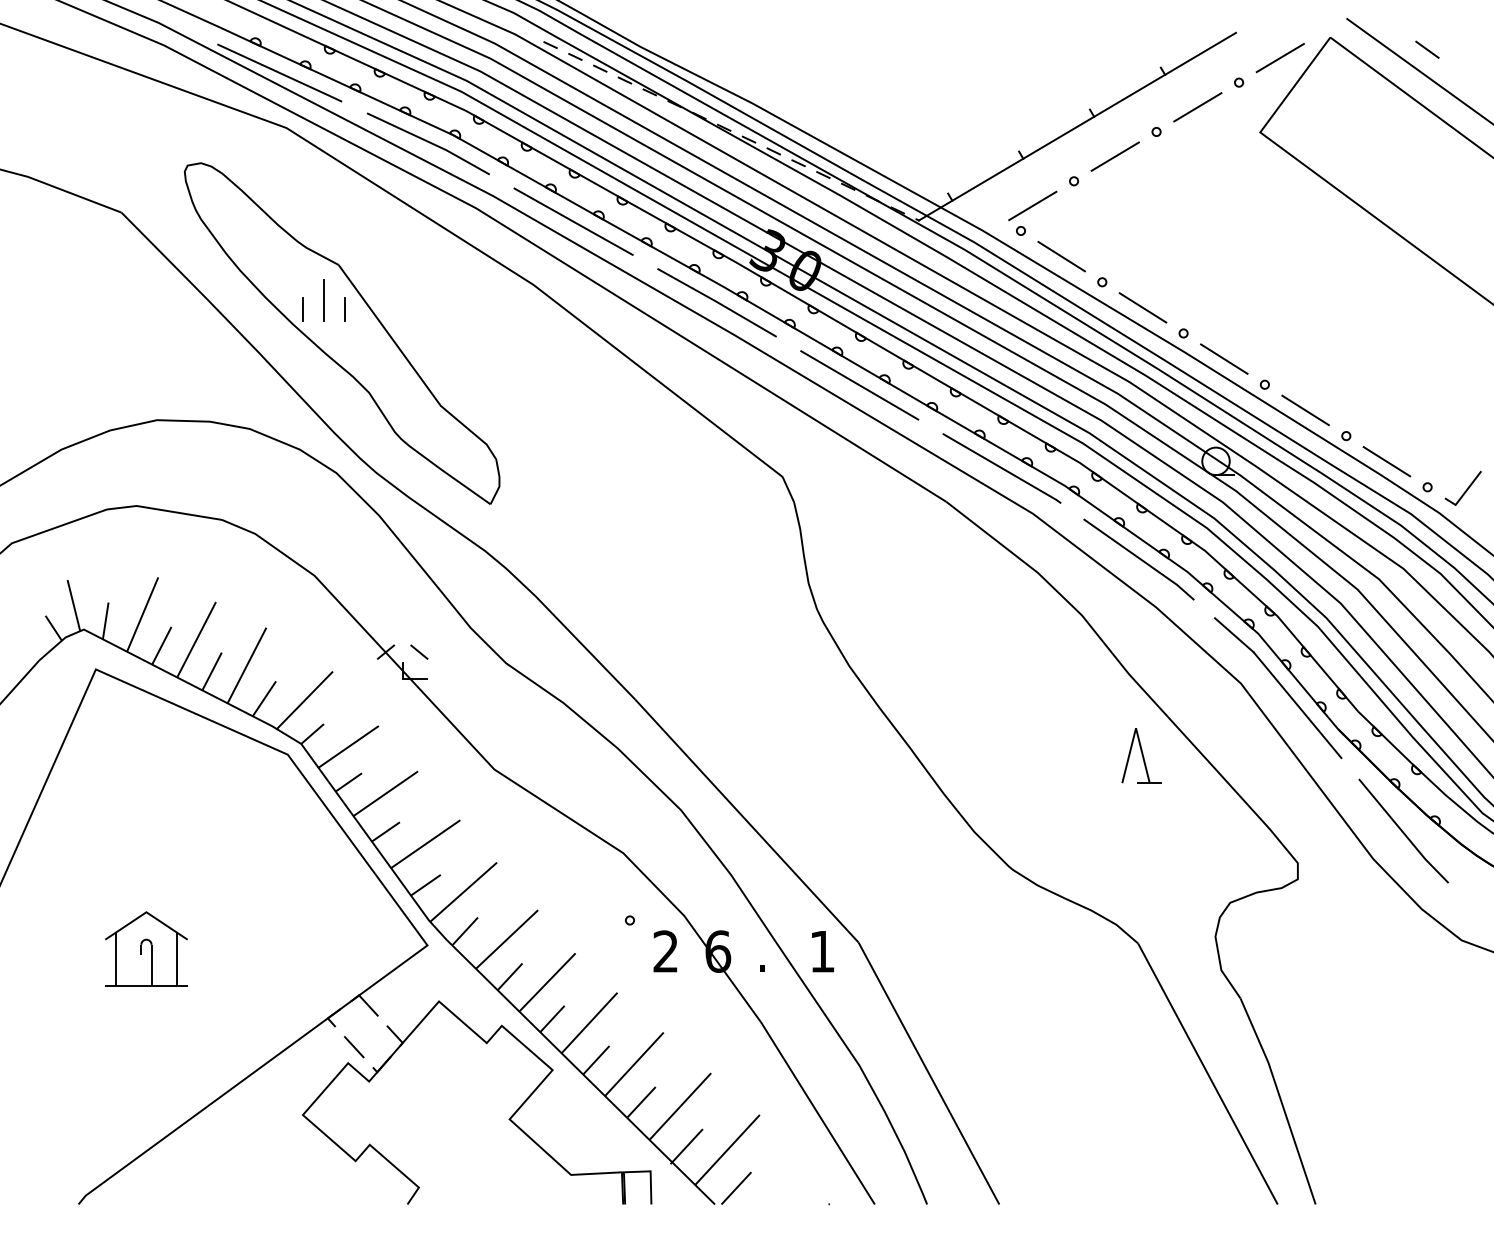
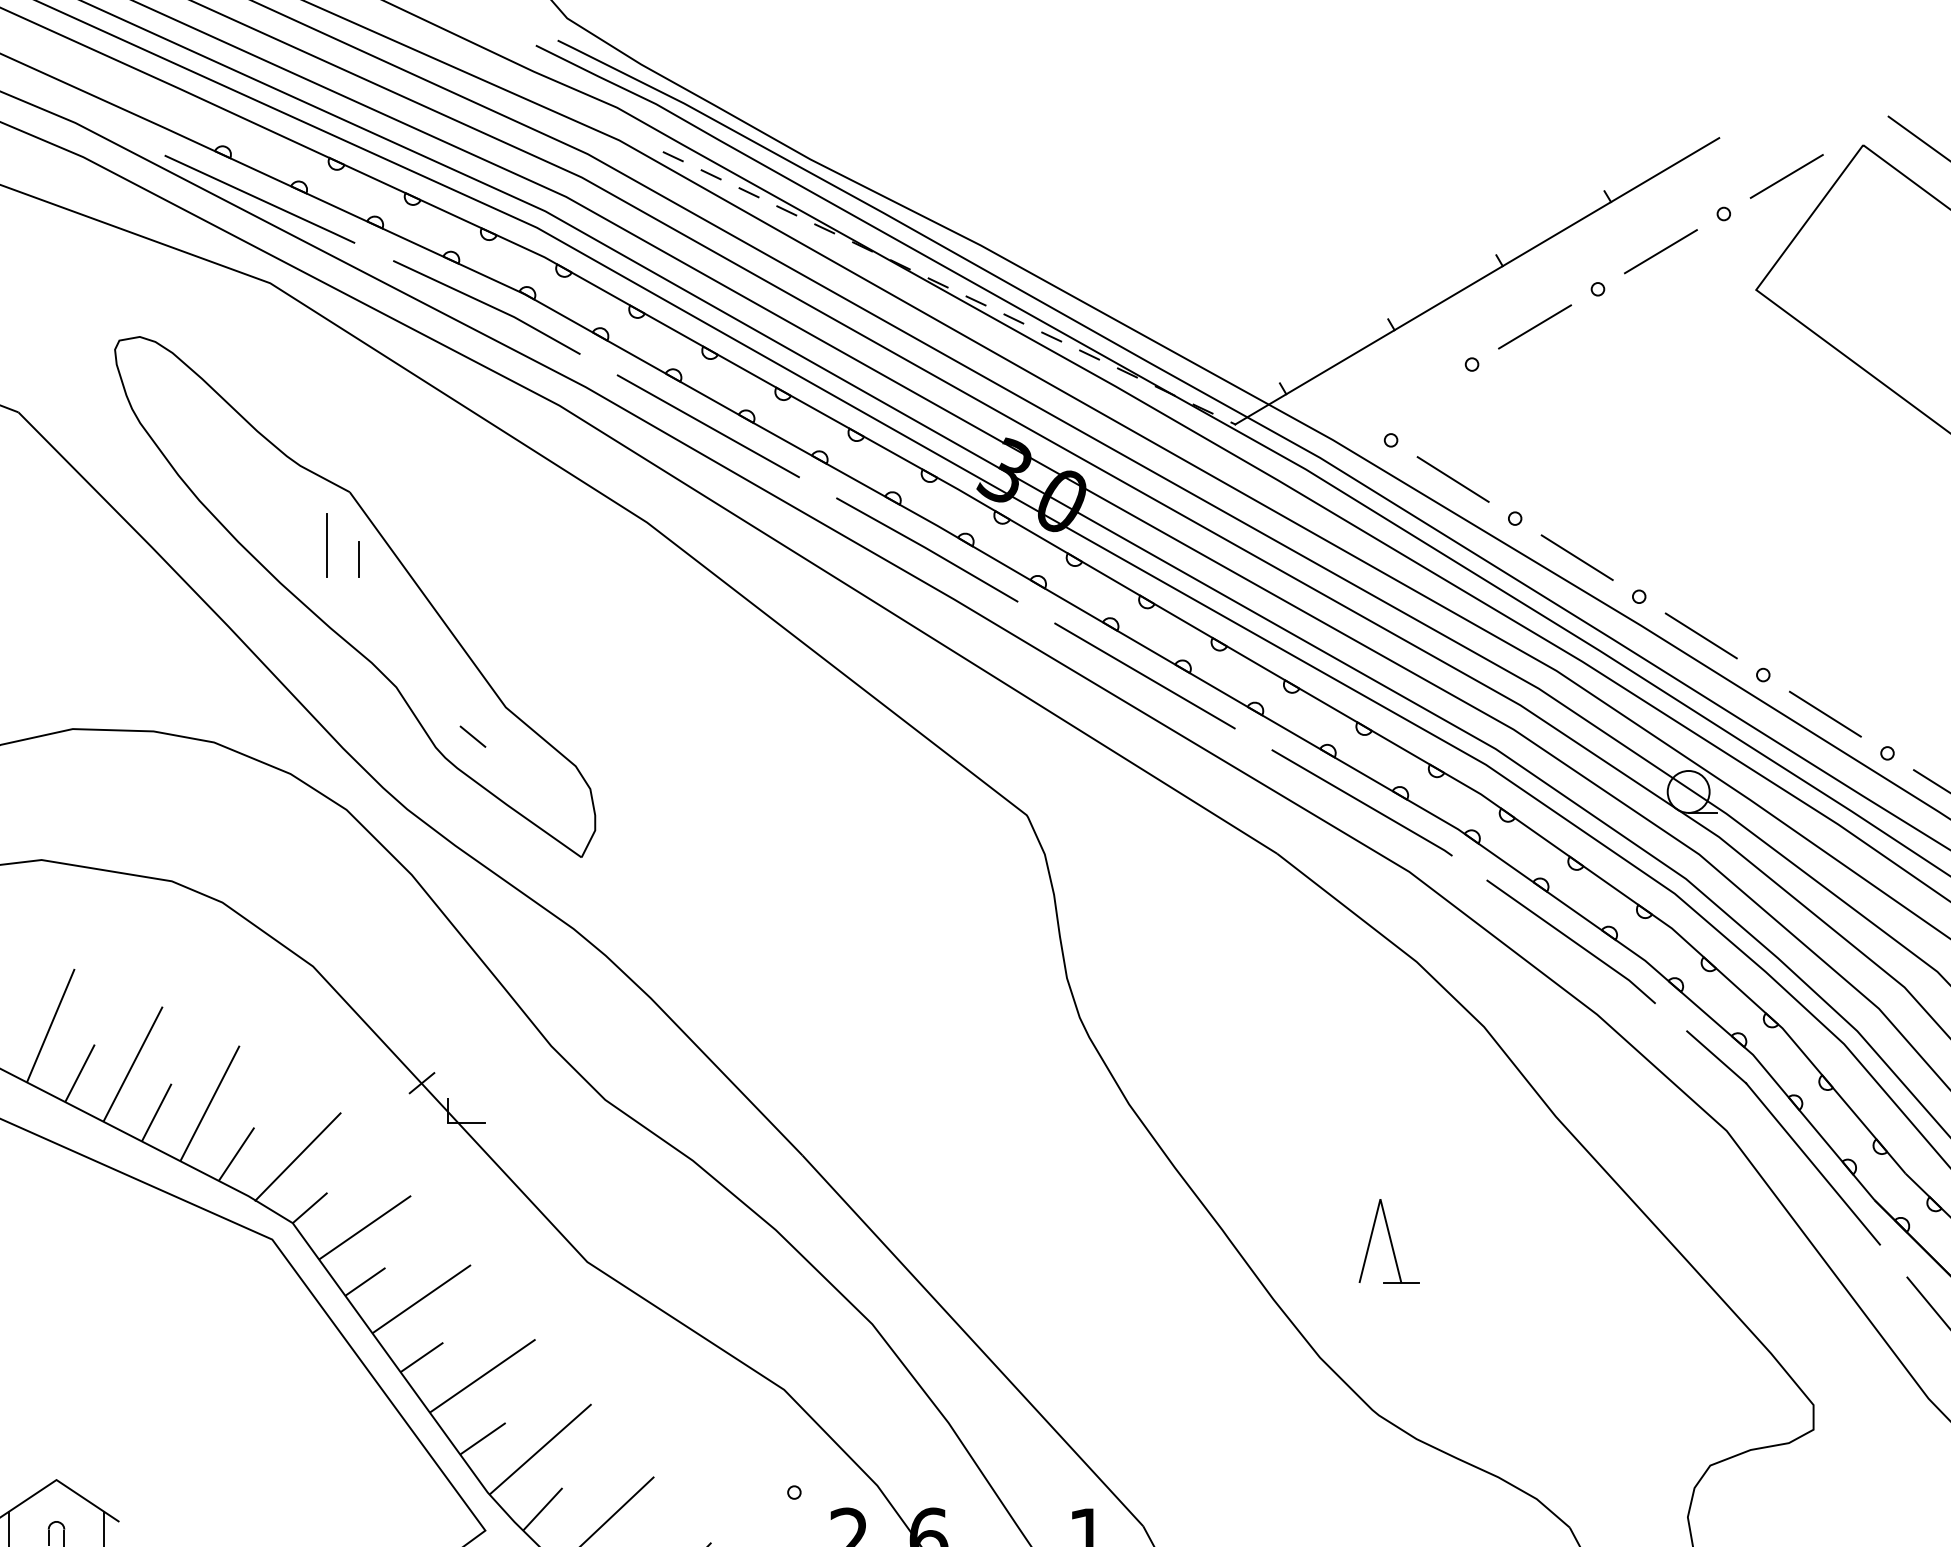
line: (1032, 205) -> (1408, 401), removed
line: (302, 309) -> (294, 560), removed
line: (419, 651) -> (473, 735), moved
part: (1141, 755) -> (1388, 1240), moved

